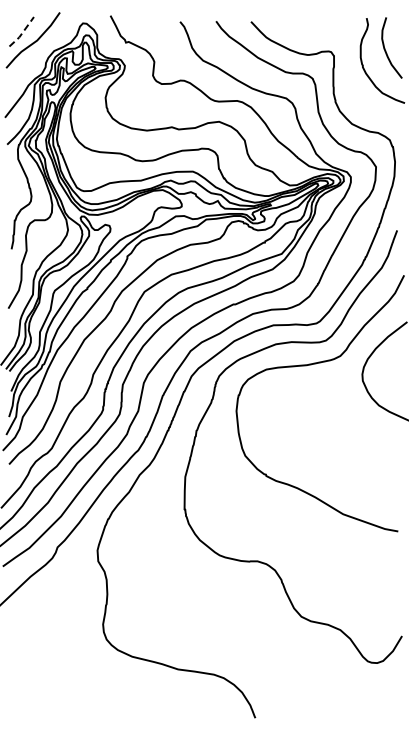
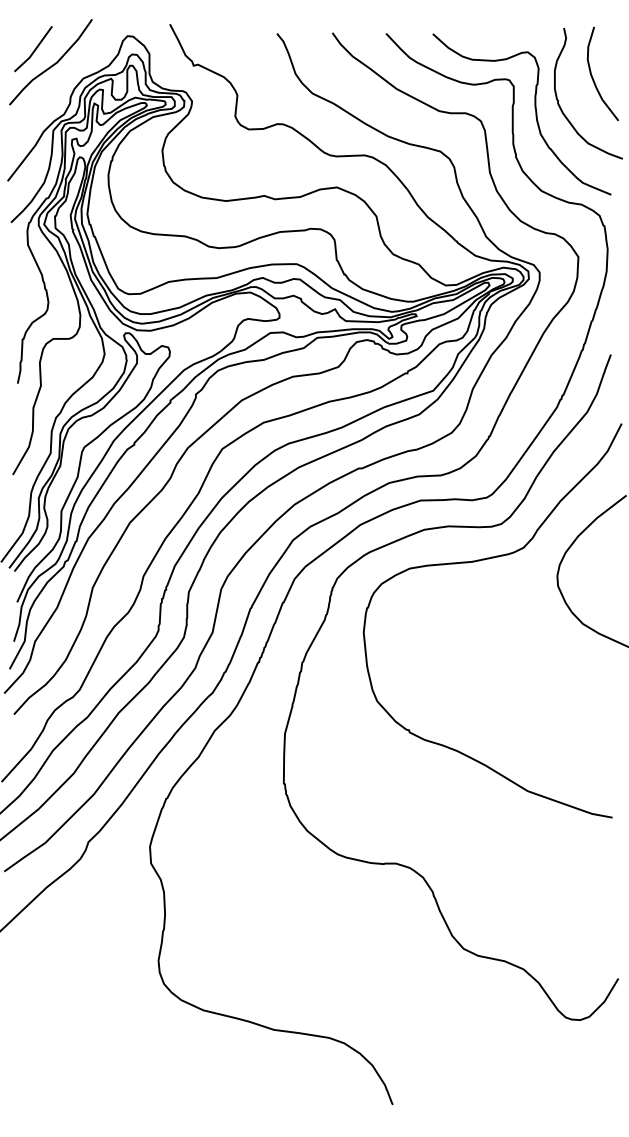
line: (22, 32) -> (34, 50), dashed -> solid
curve: (347, 74) -> (534, 114), added

